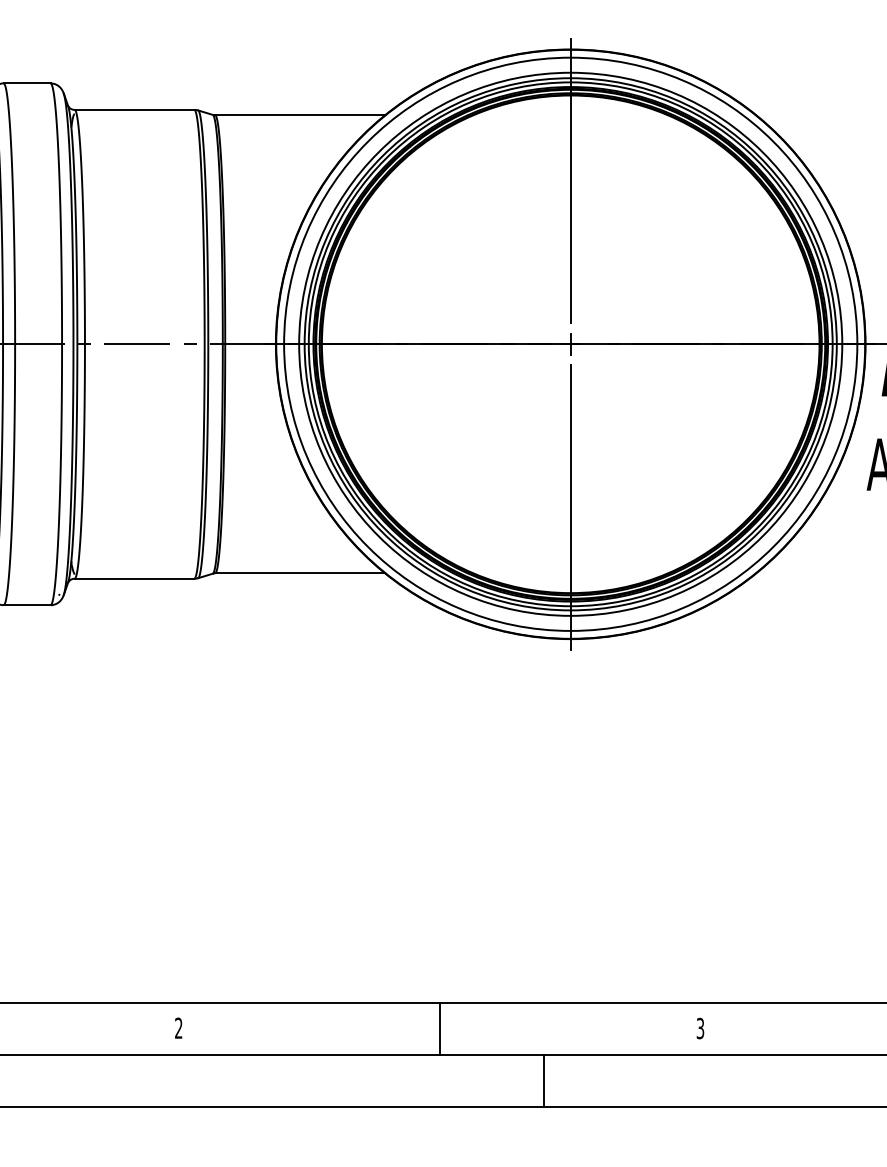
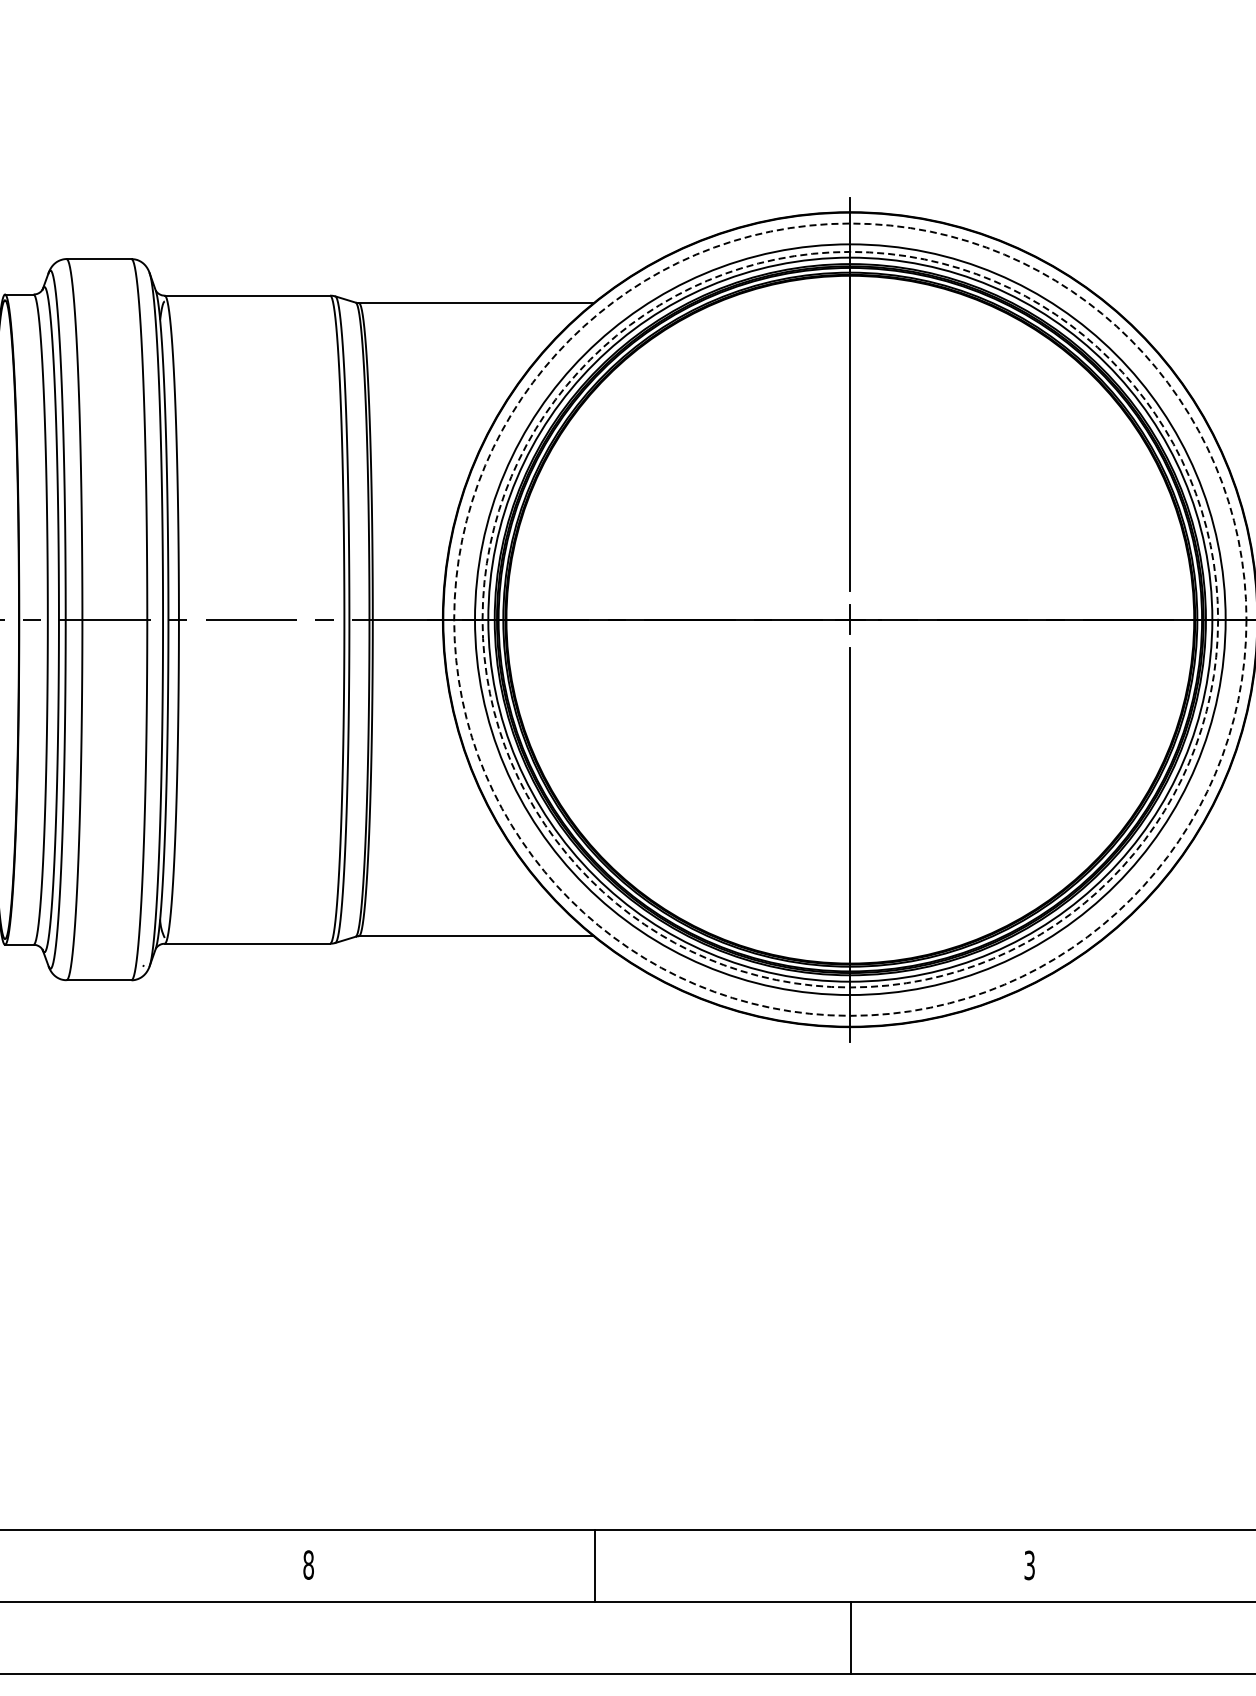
circle: (570, 344) -> (850, 619), solid -> dashed
circle: (570, 344) -> (850, 619), solid -> dashed
text: (178, 1027) -> (308, 1564), 2 -> 8
line: (439, 1029) -> (595, 1566), moved
line: (544, 1081) -> (851, 1638), moved

